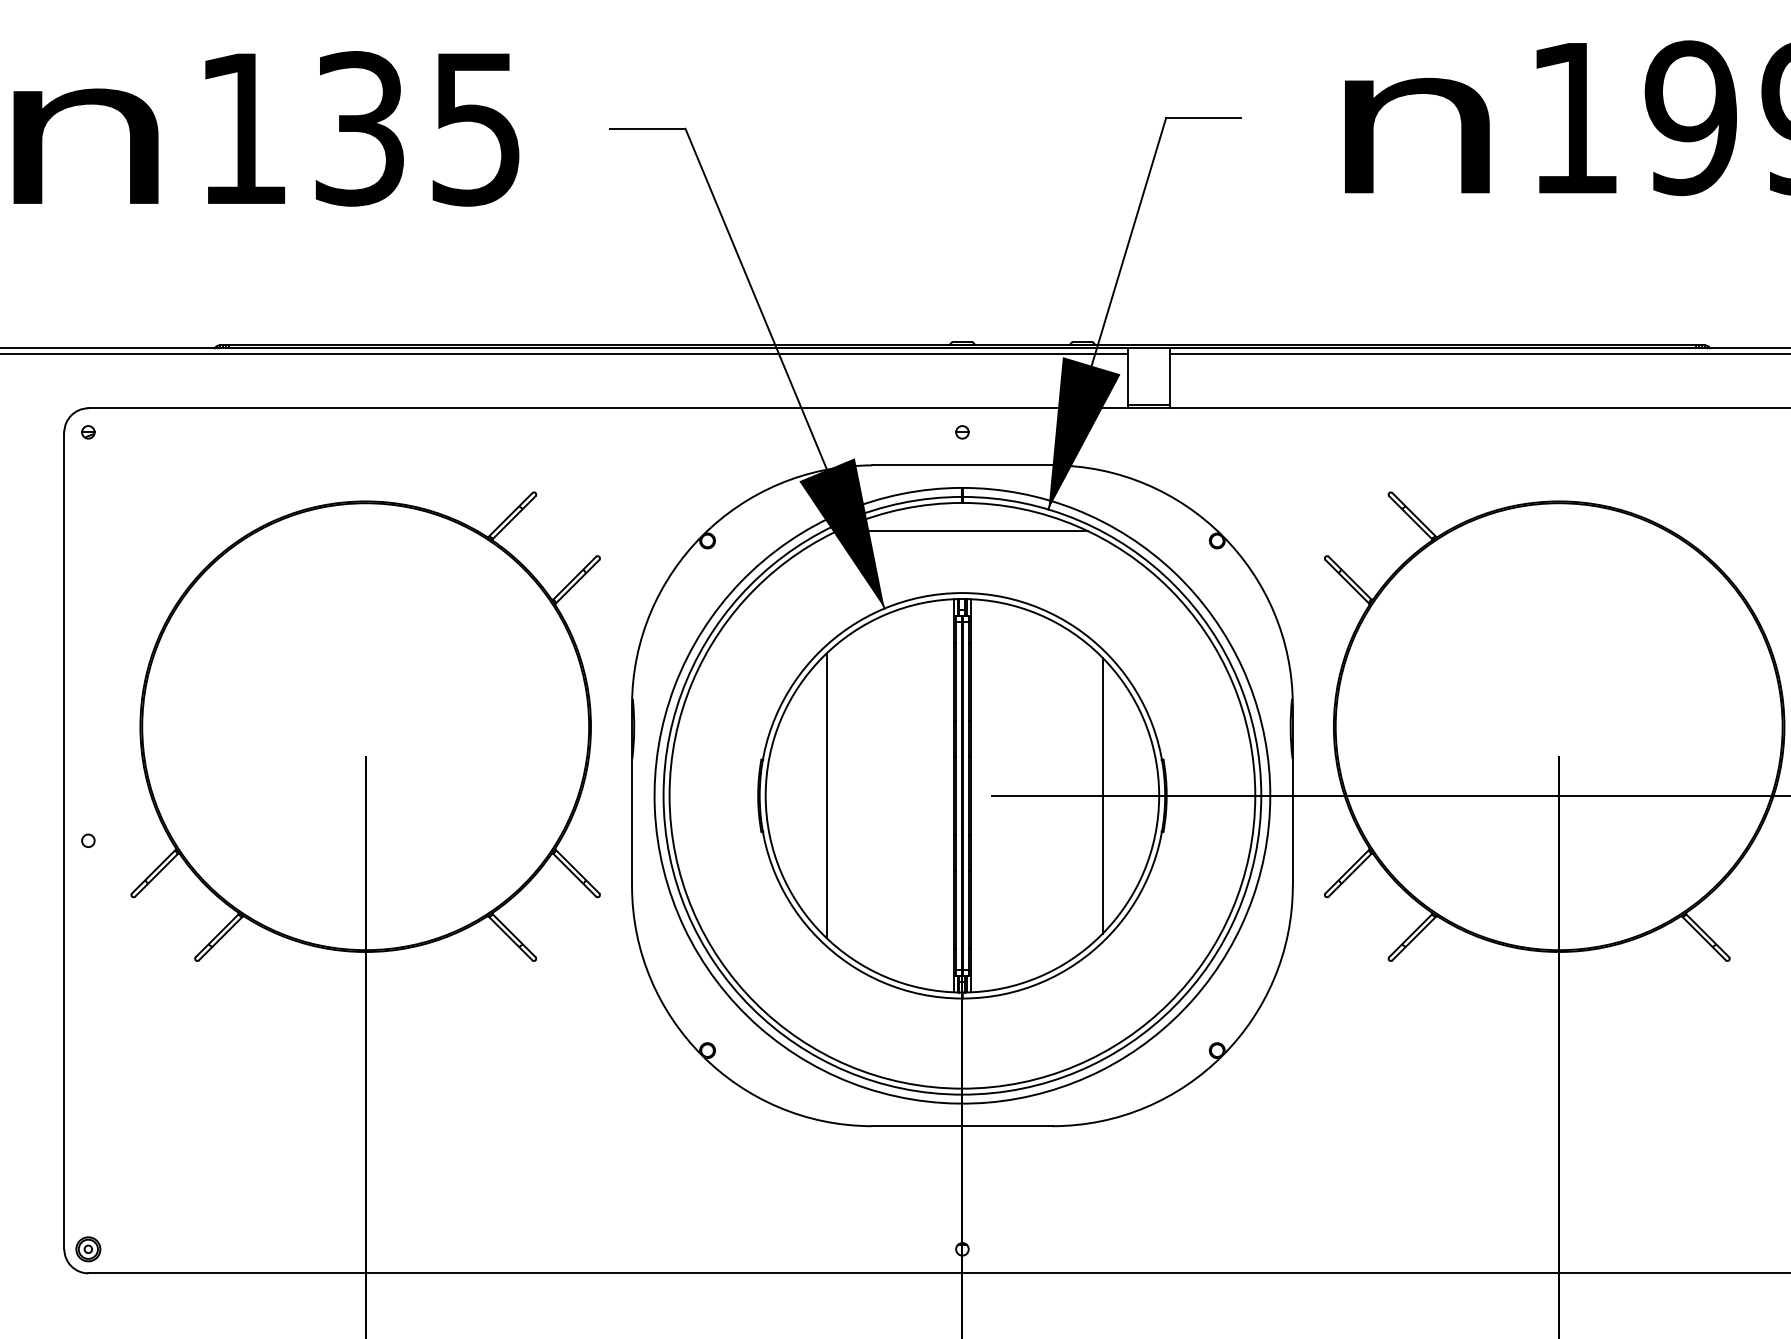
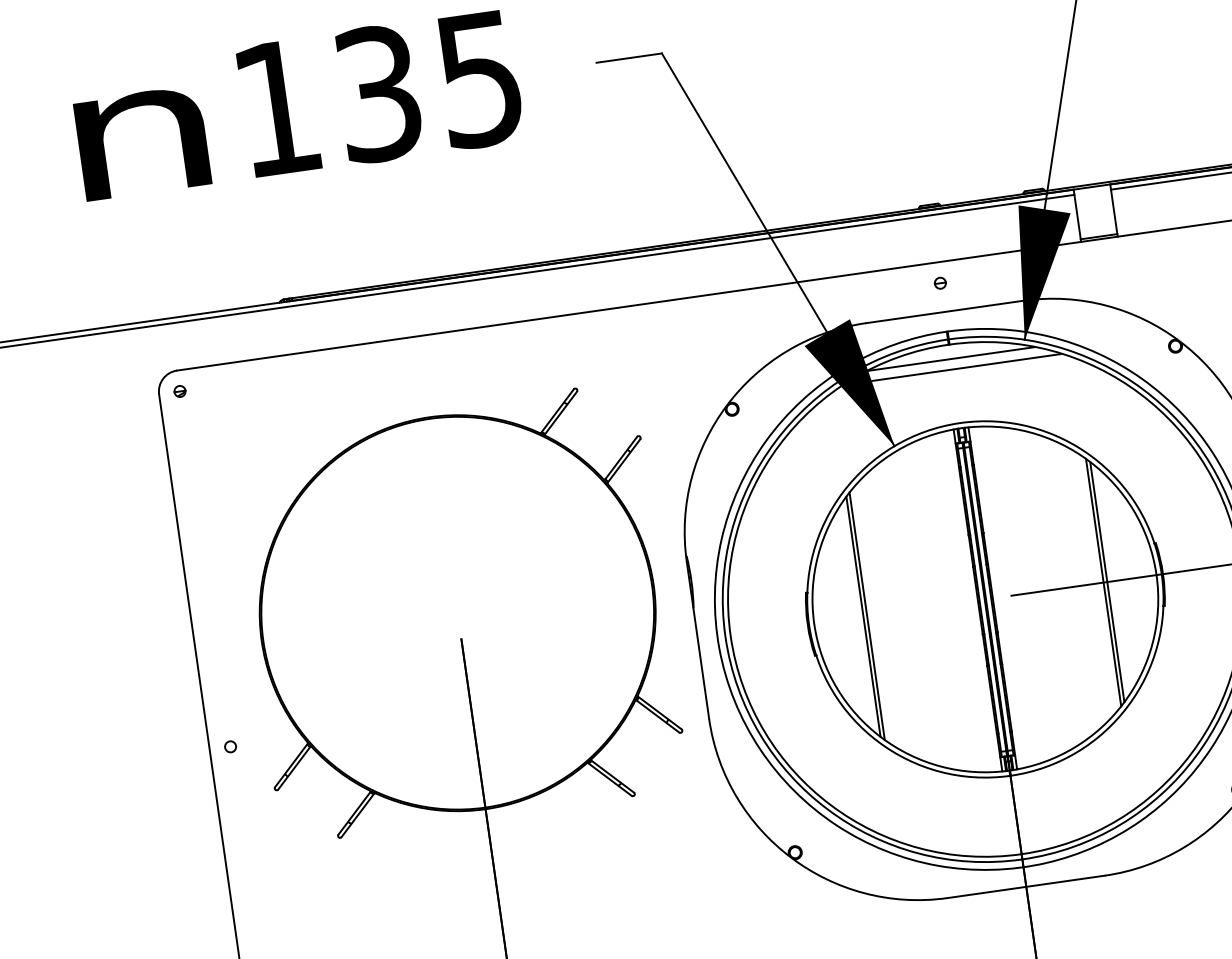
line: (962, 519) -> (951, 359), added
line: (822, 795) -> (863, 616), added
line: (1098, 795) -> (1103, 582), added

